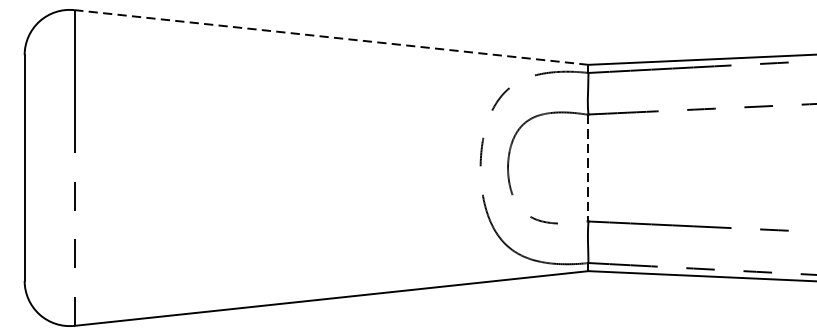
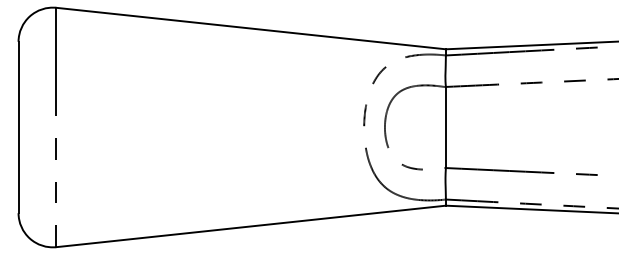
line: (331, 37) -> (251, 28), dashed -> solid
line: (587, 168) -> (445, 127), dashed -> solid

